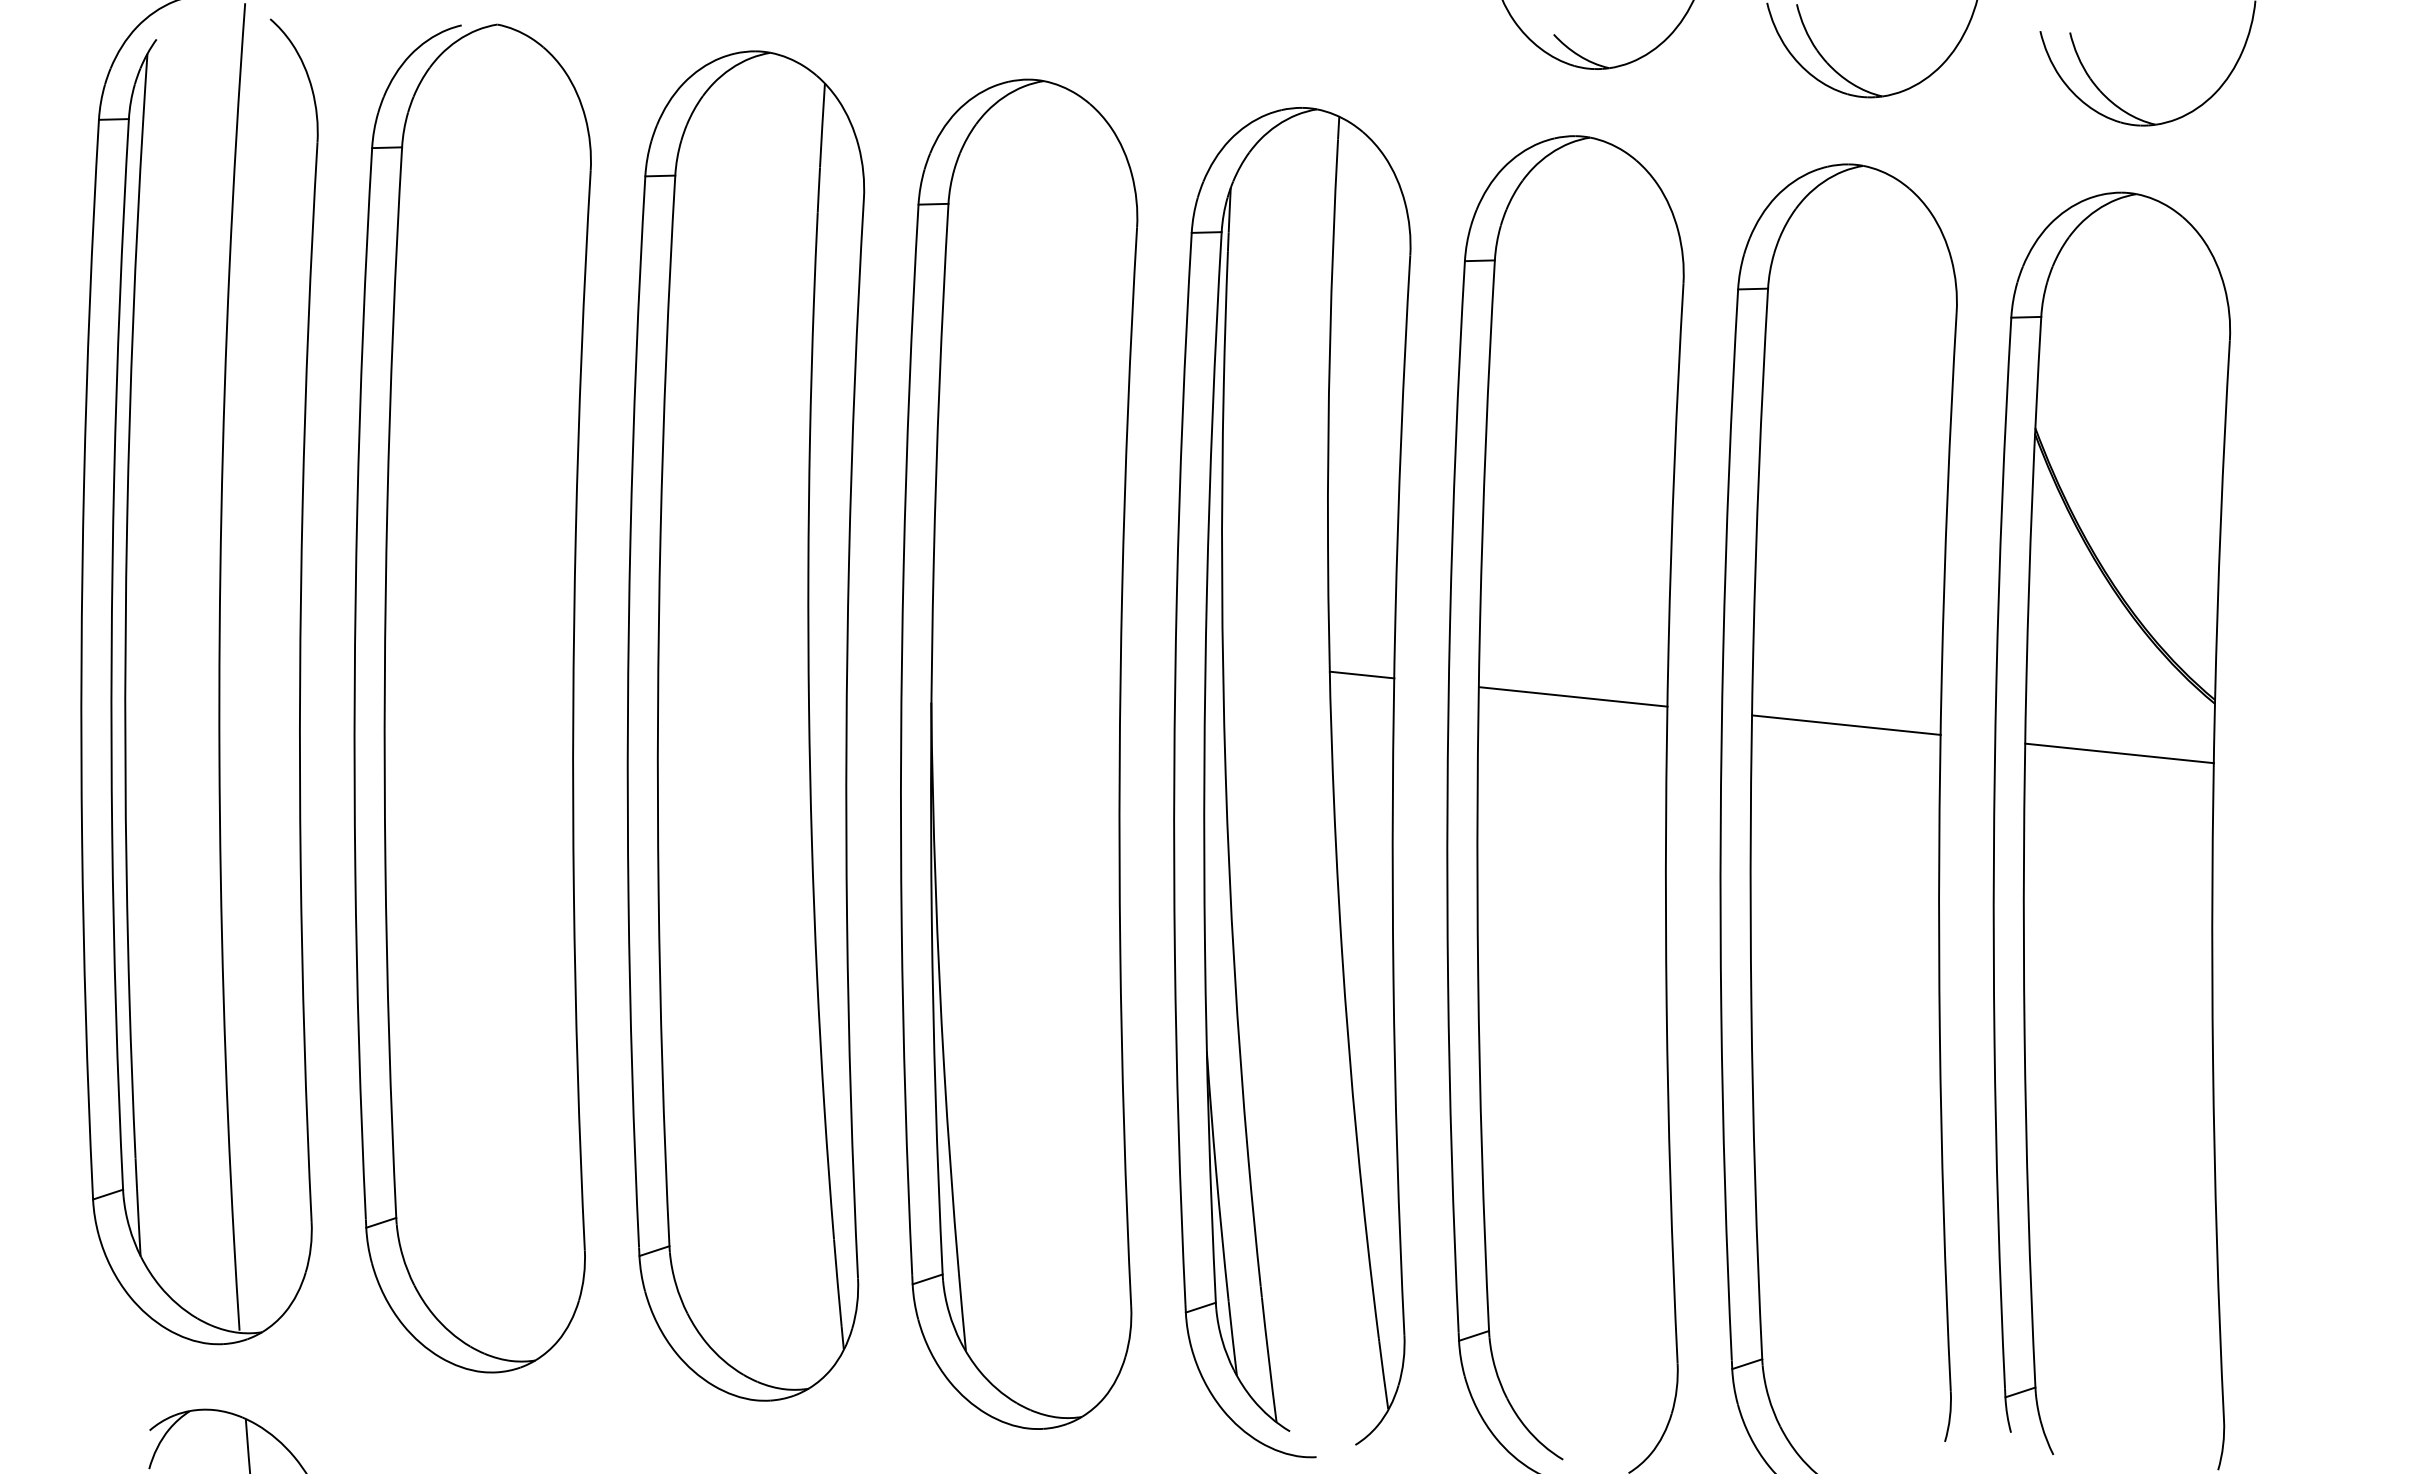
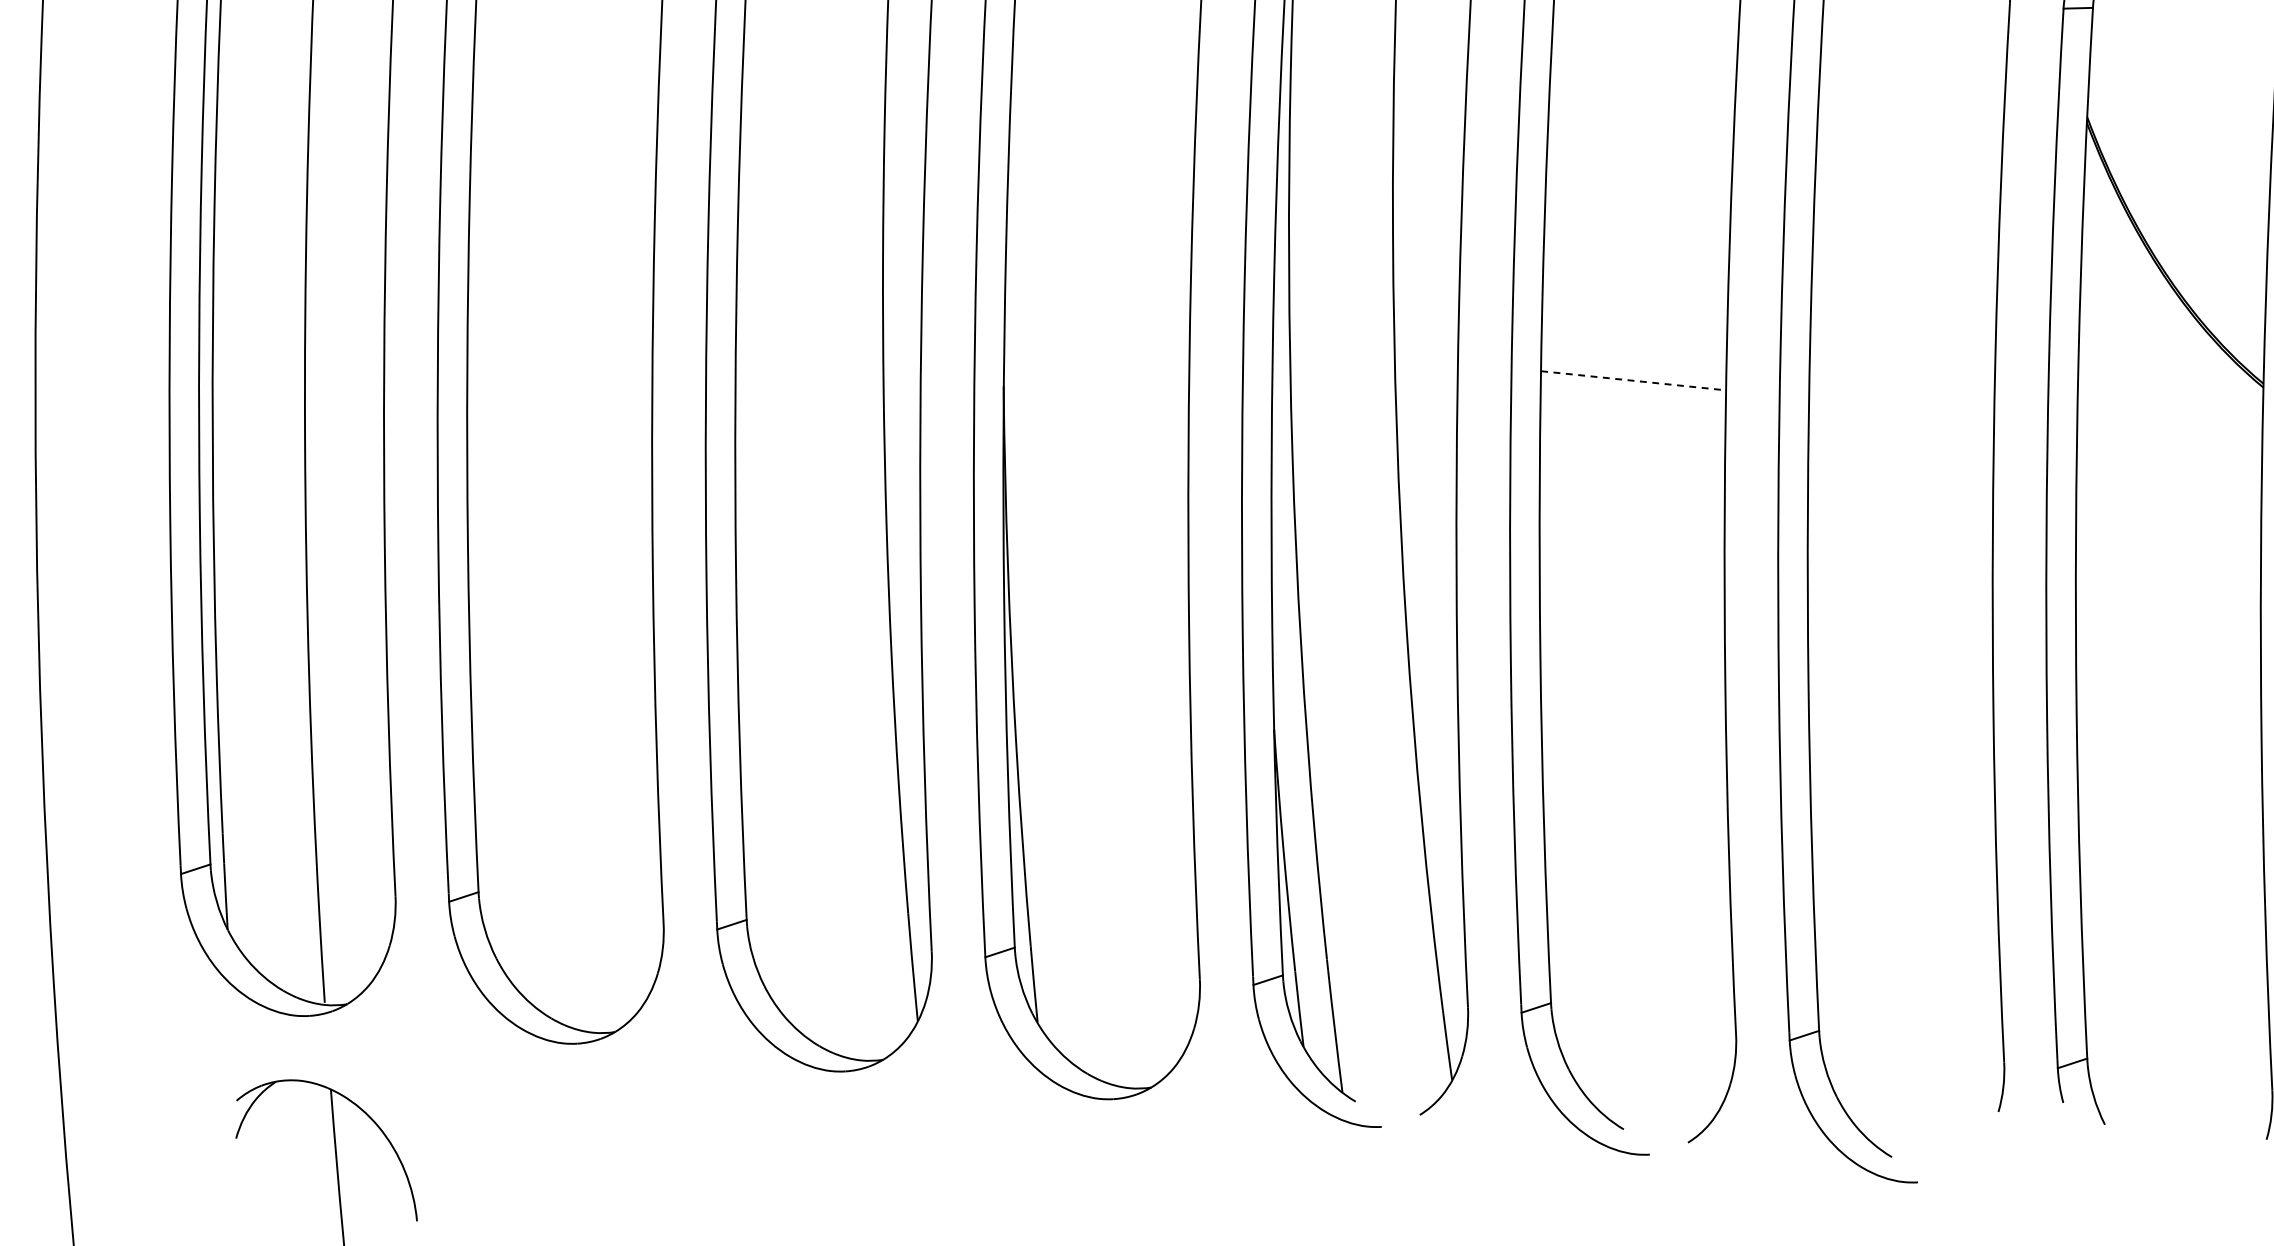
line: (1361, 674) -> (1425, 358), removed
line: (1573, 696) -> (1633, 380), solid -> dashed
line: (1846, 724) -> (1901, 407), removed
line: (2119, 753) -> (2169, 436), removed

